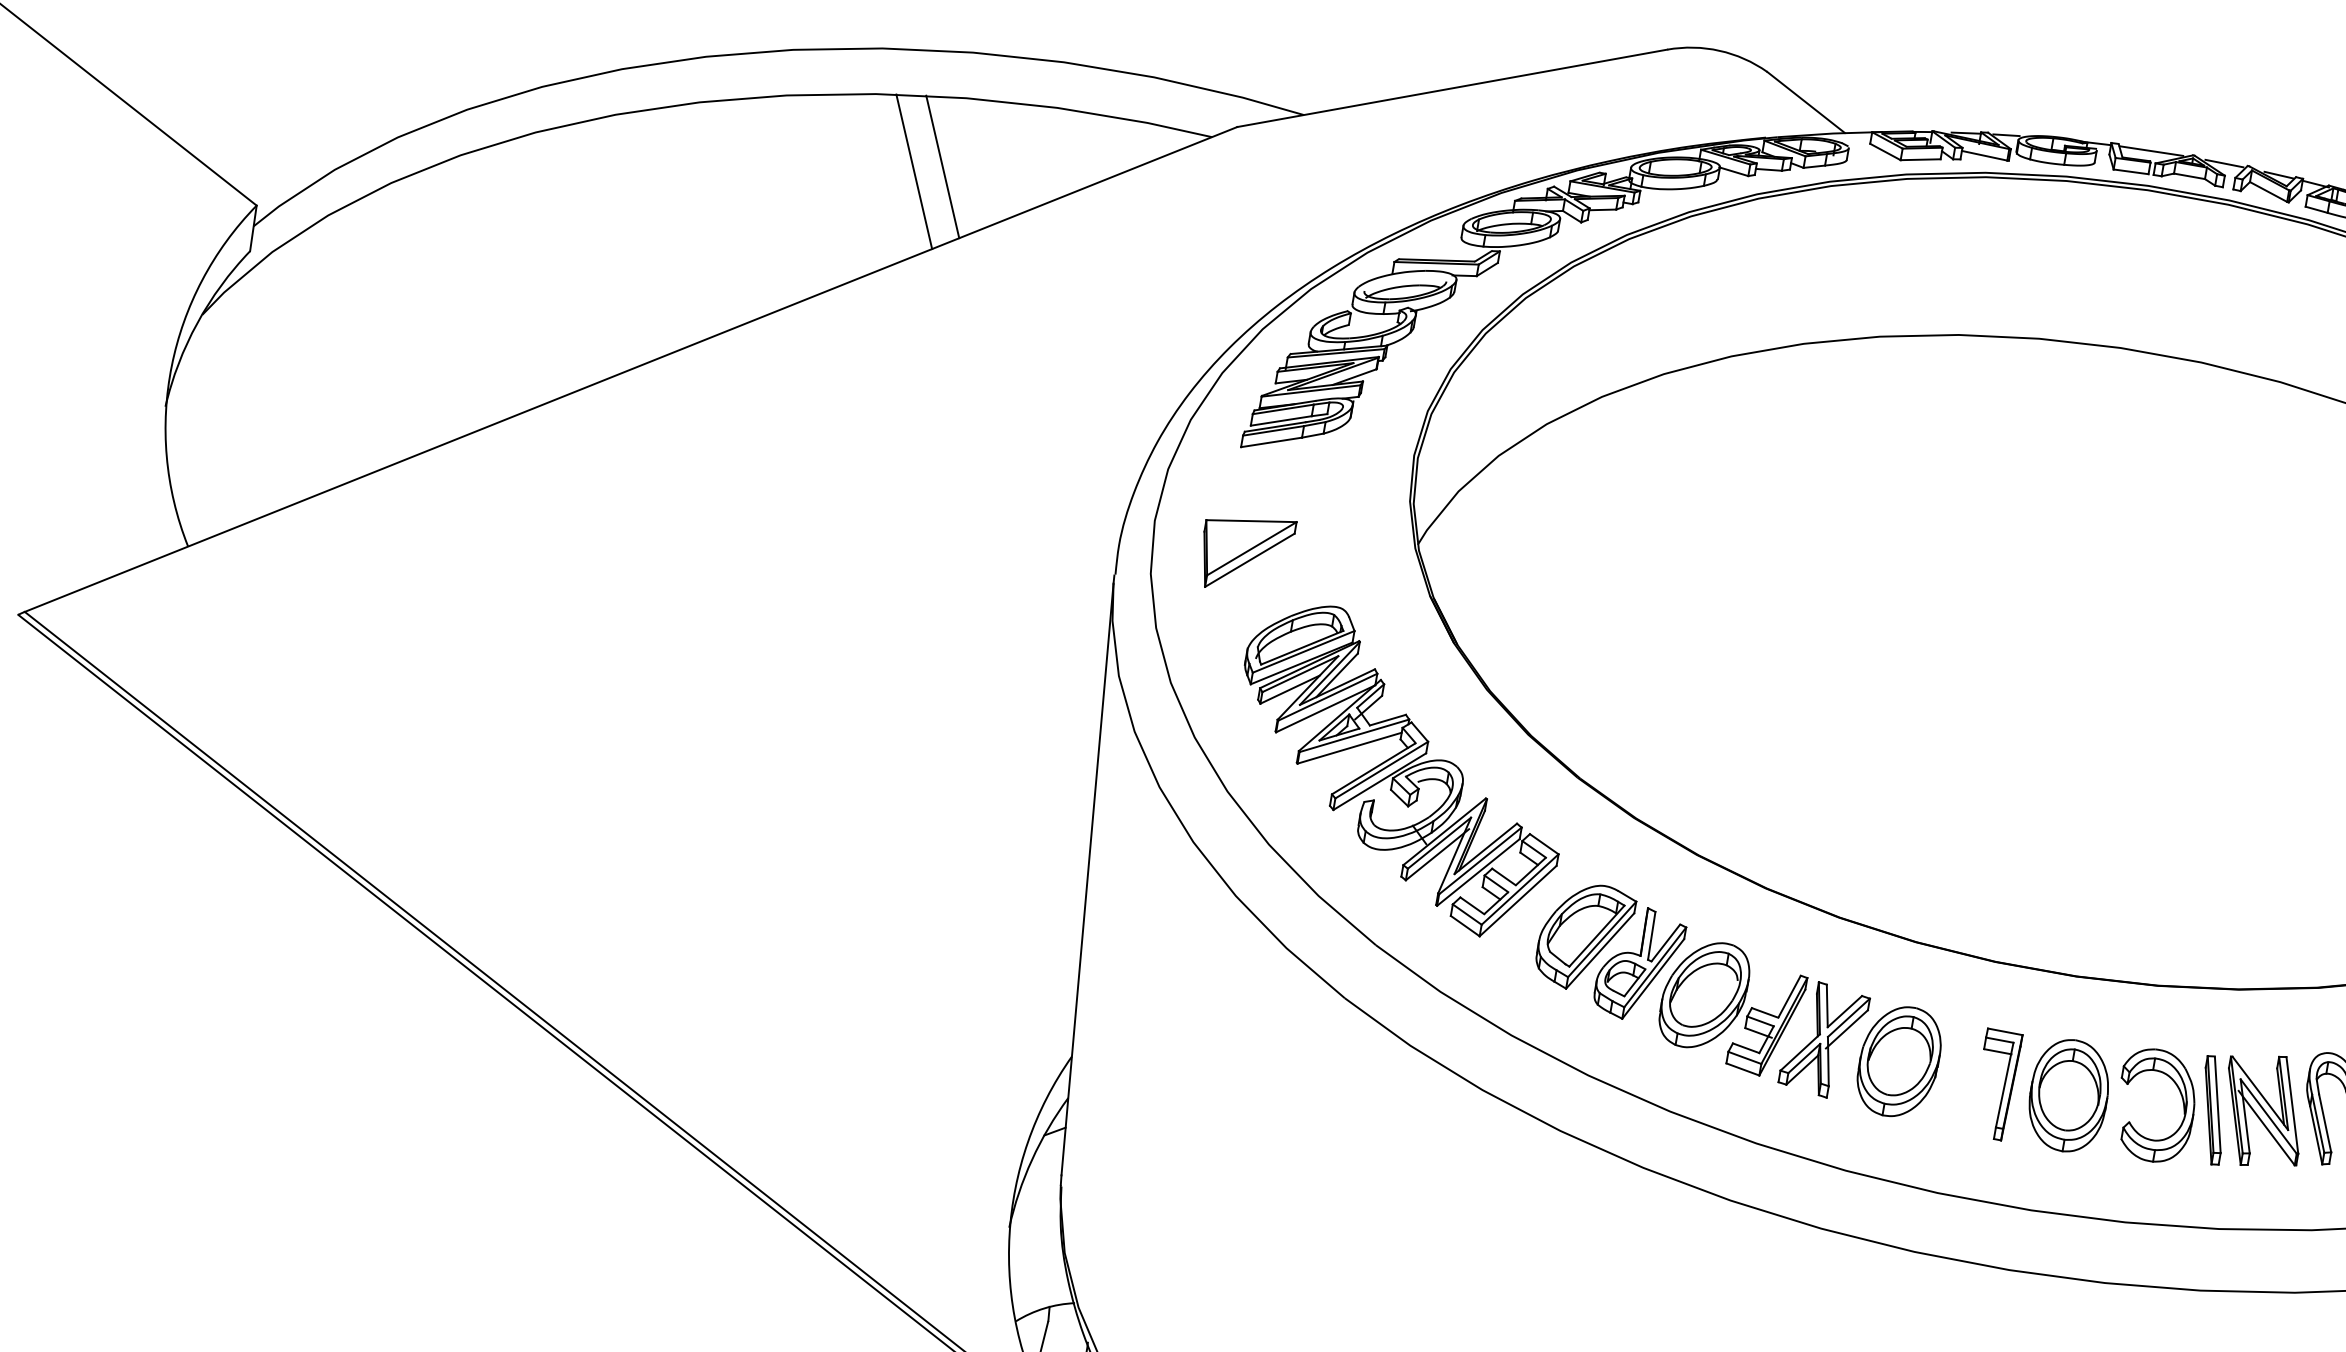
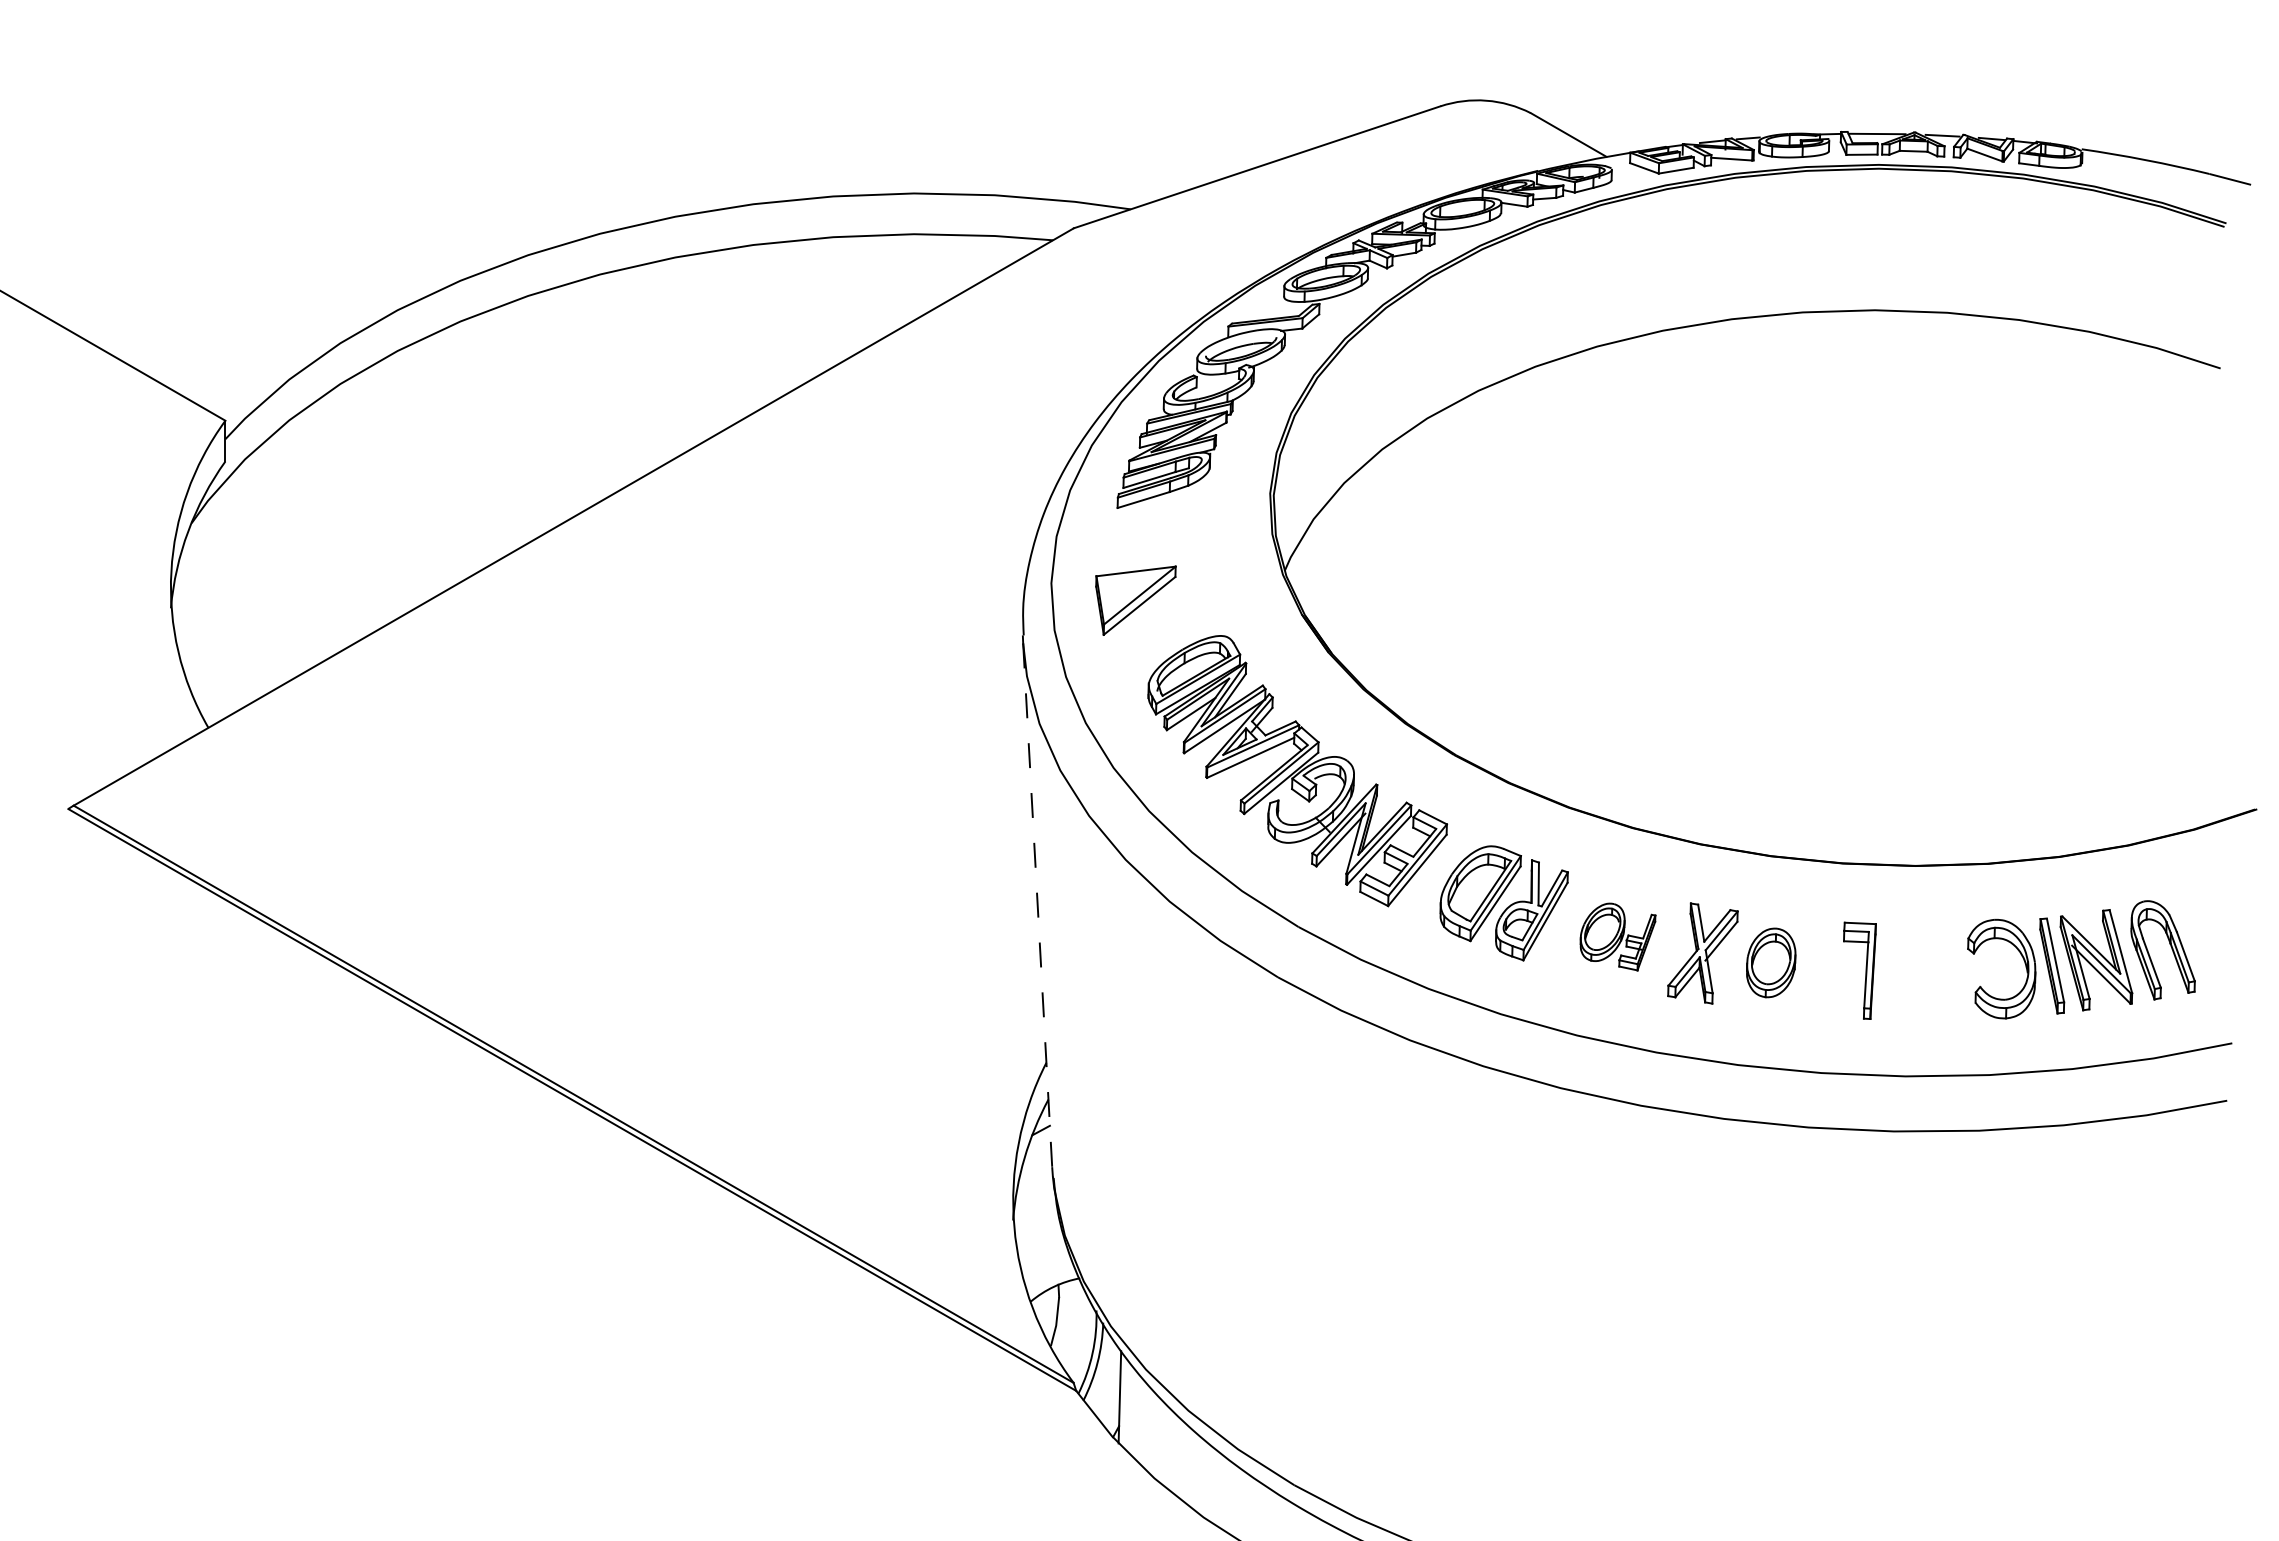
line: (942, 167) -> (820, 300), removed
line: (914, 170) -> (796, 307), removed
line: (1087, 879) -> (1037, 905), solid -> dashed
part: (1731, 1007) -> (1617, 936), size x0.6
part: (1898, 1061) -> (1770, 962), size x0.7
part: (2068, 1095) -> (1923, 971), removed

